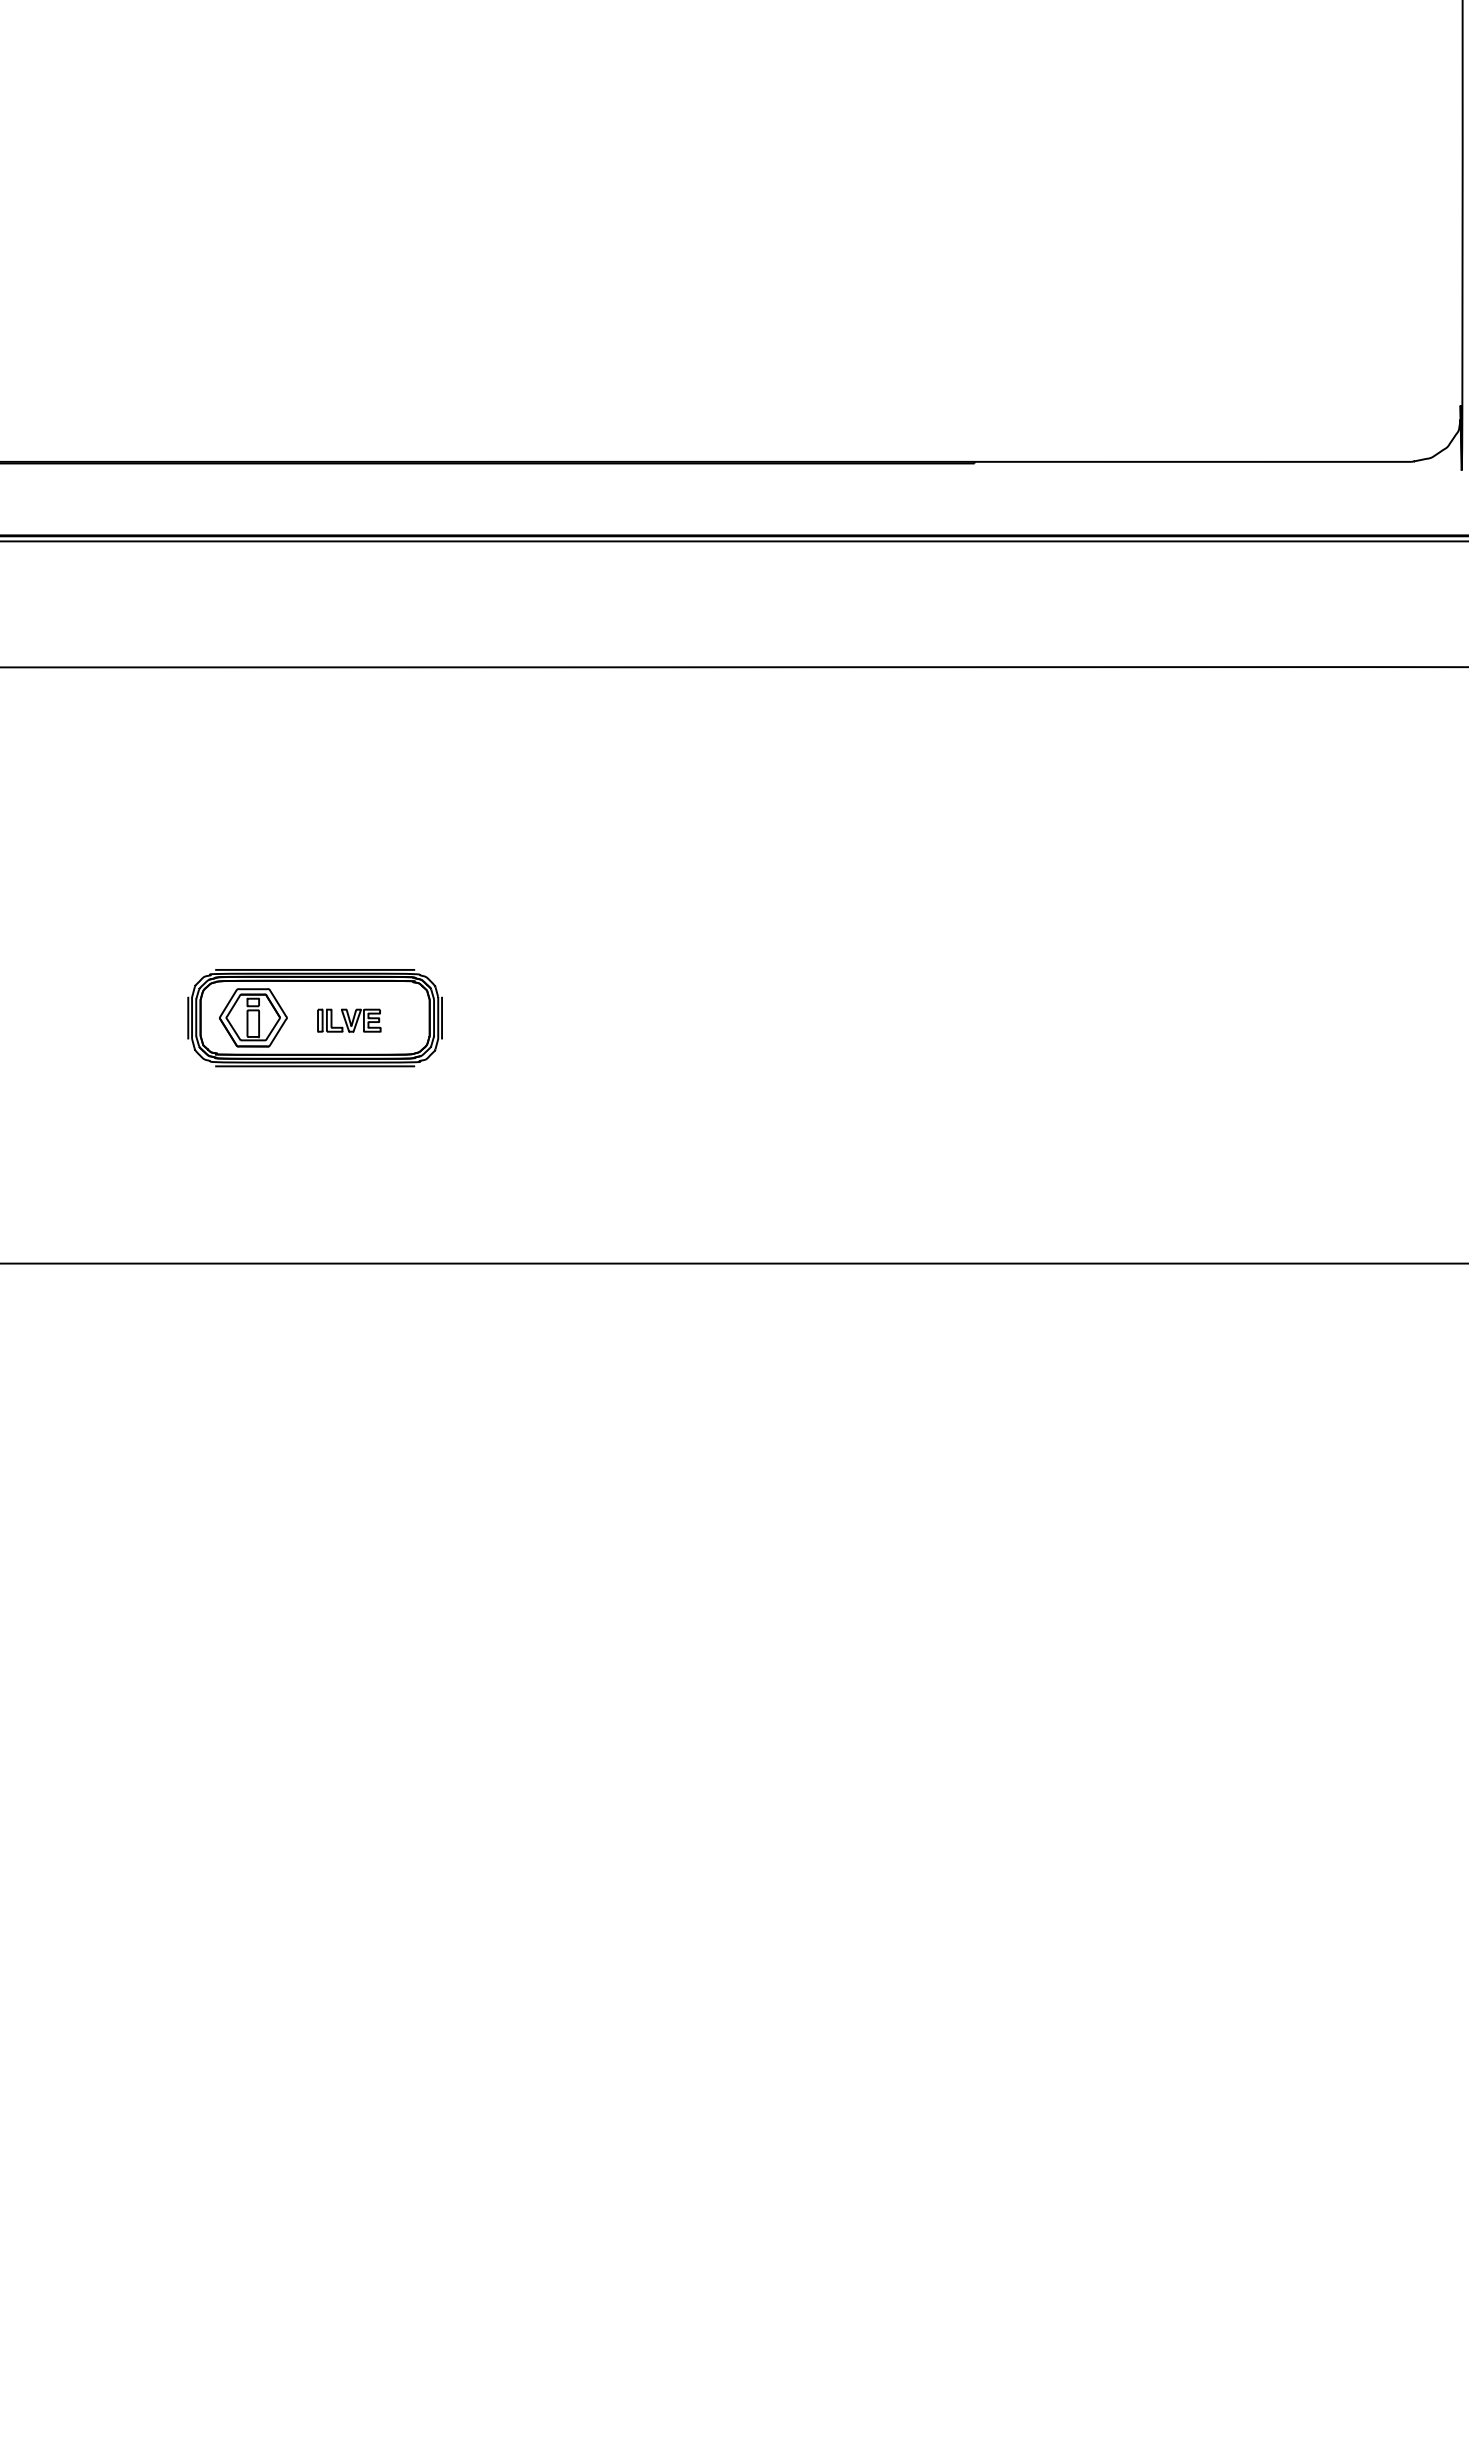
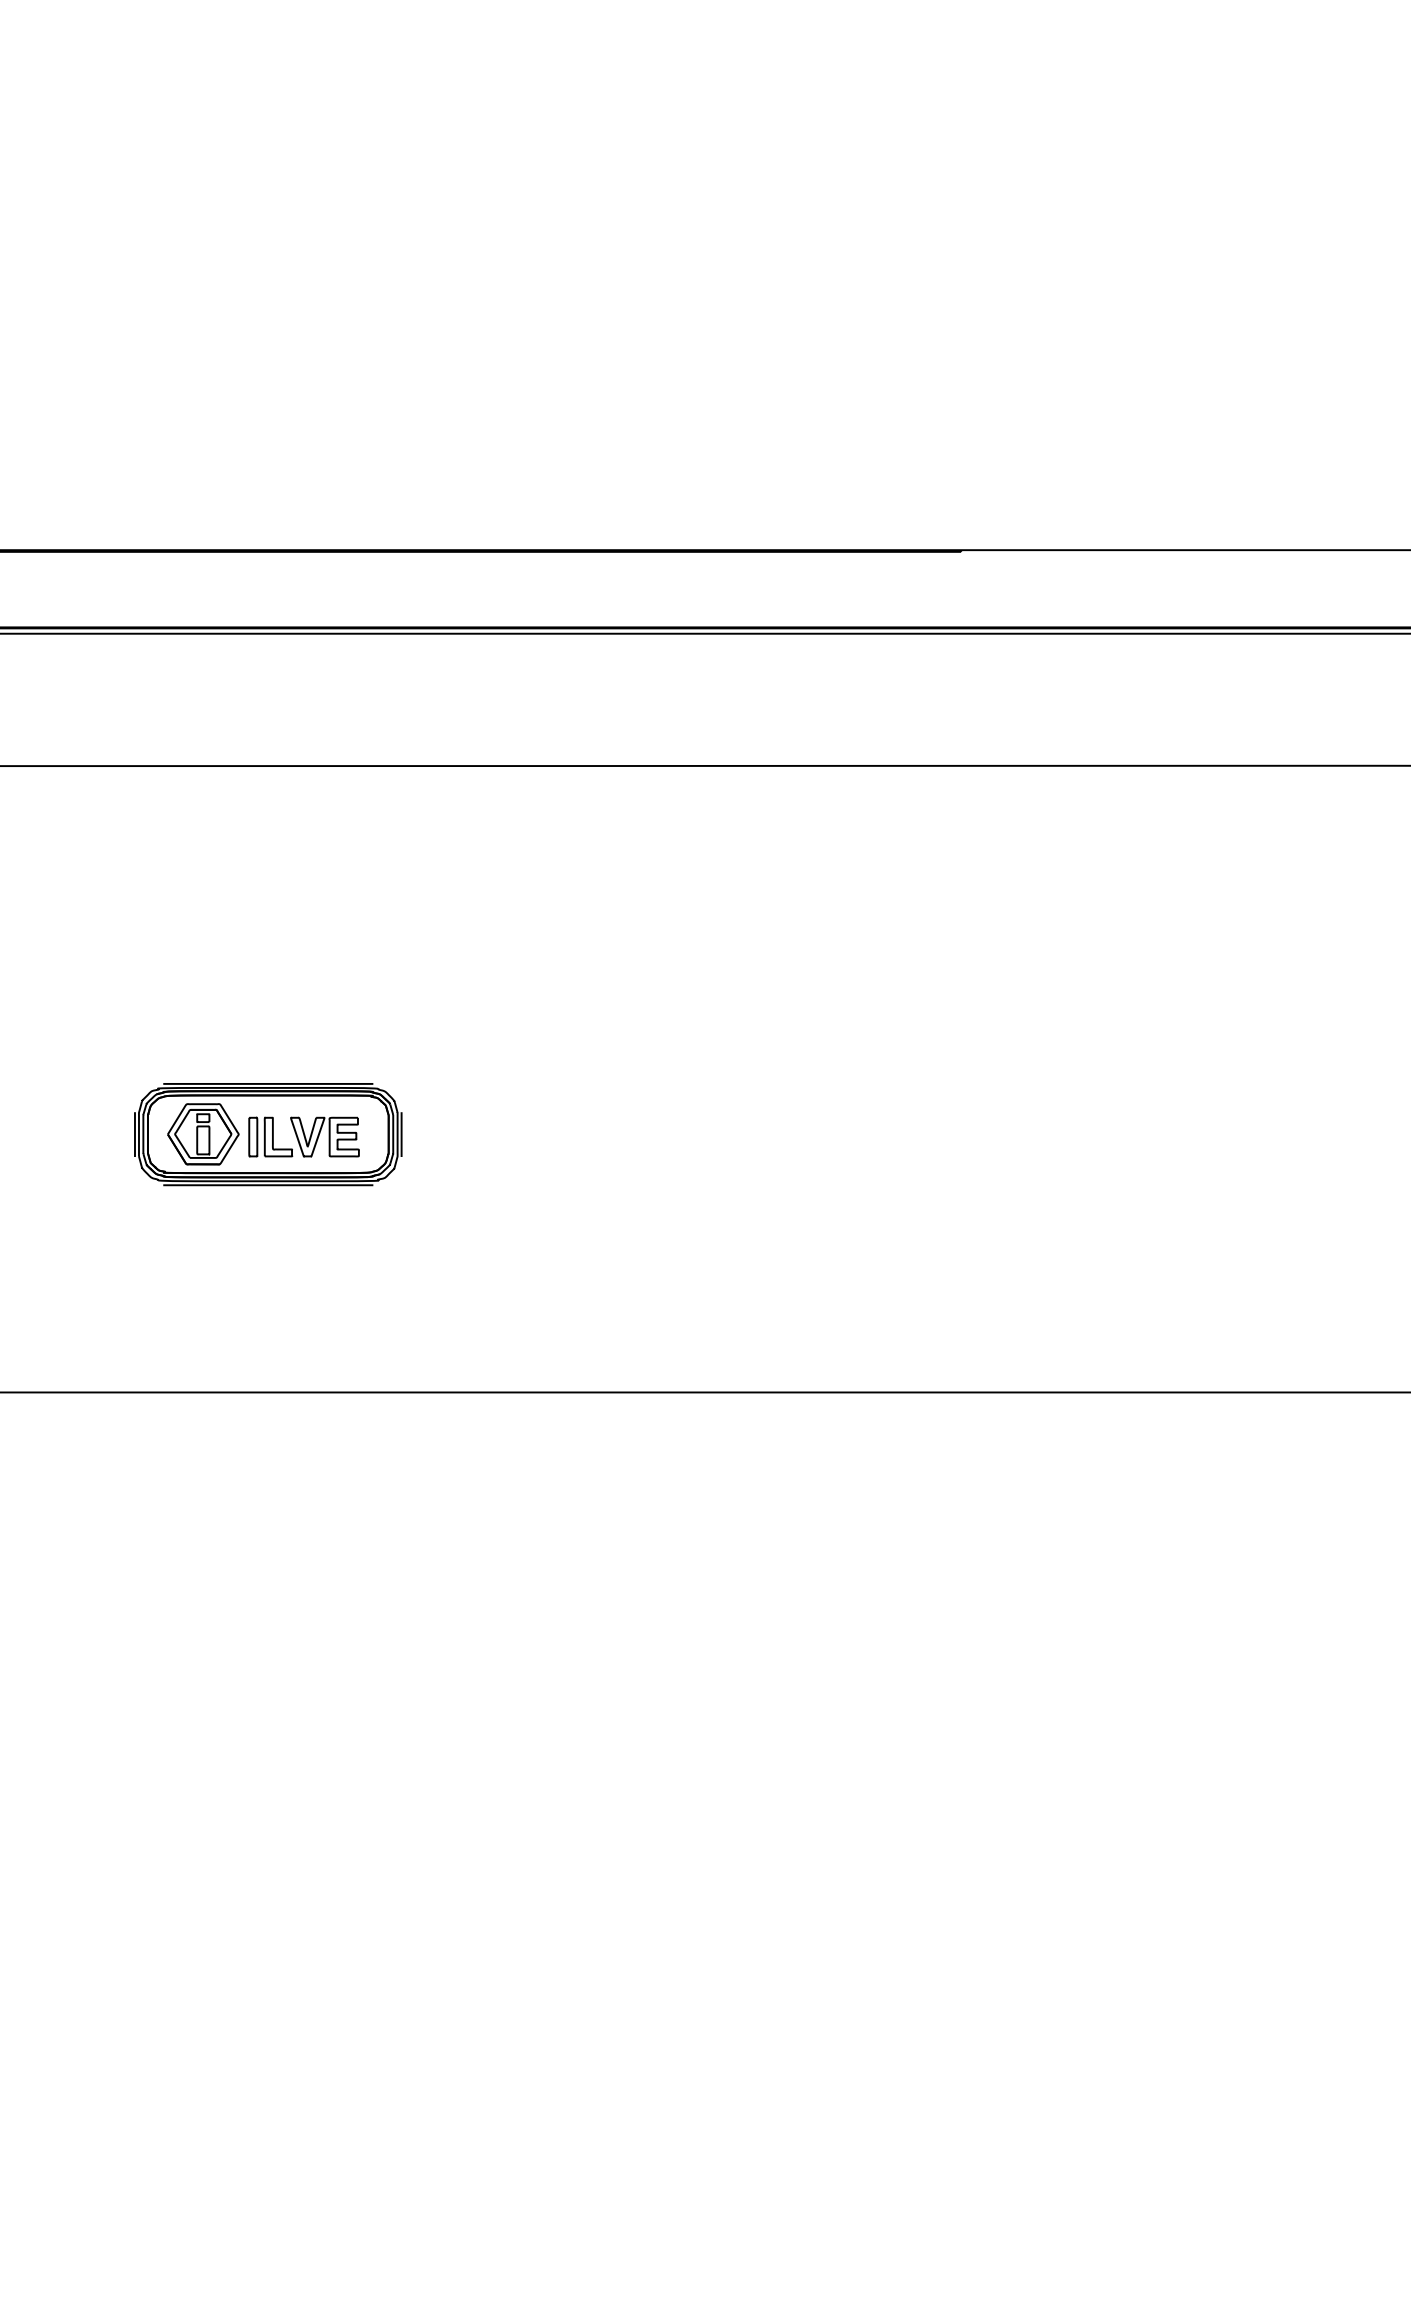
part: (349, 1020) -> (304, 1137), size x1.67

